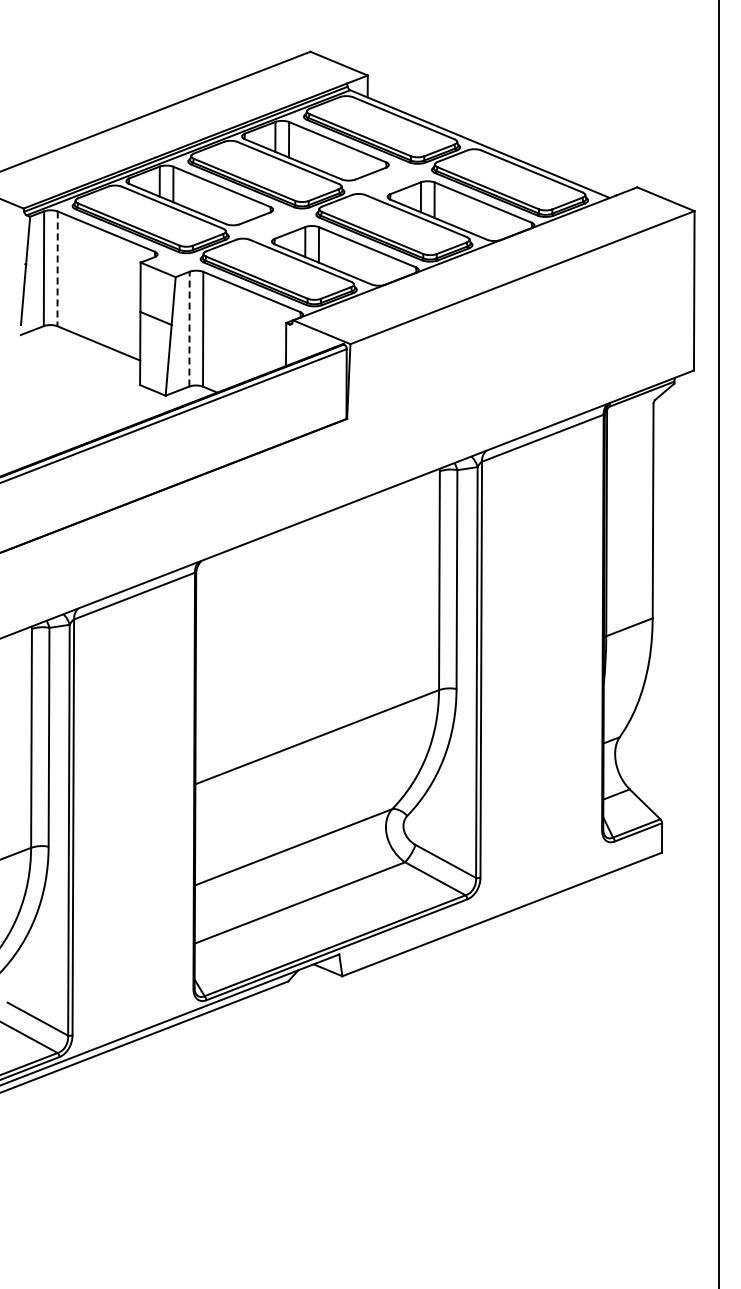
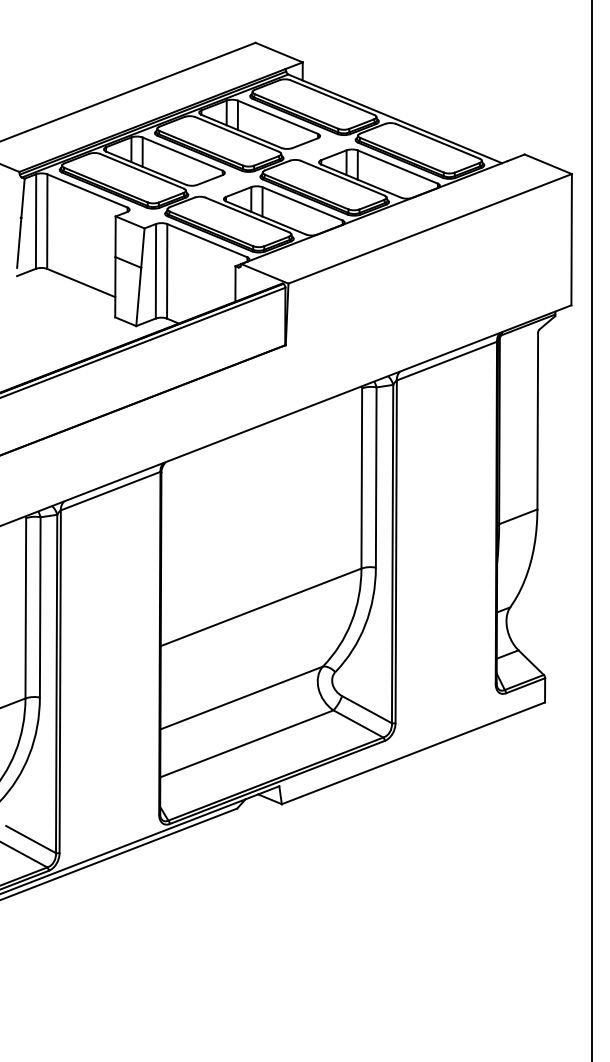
line: (57, 269) -> (47, 222), dashed -> solid
line: (189, 328) -> (155, 270), dashed -> solid

